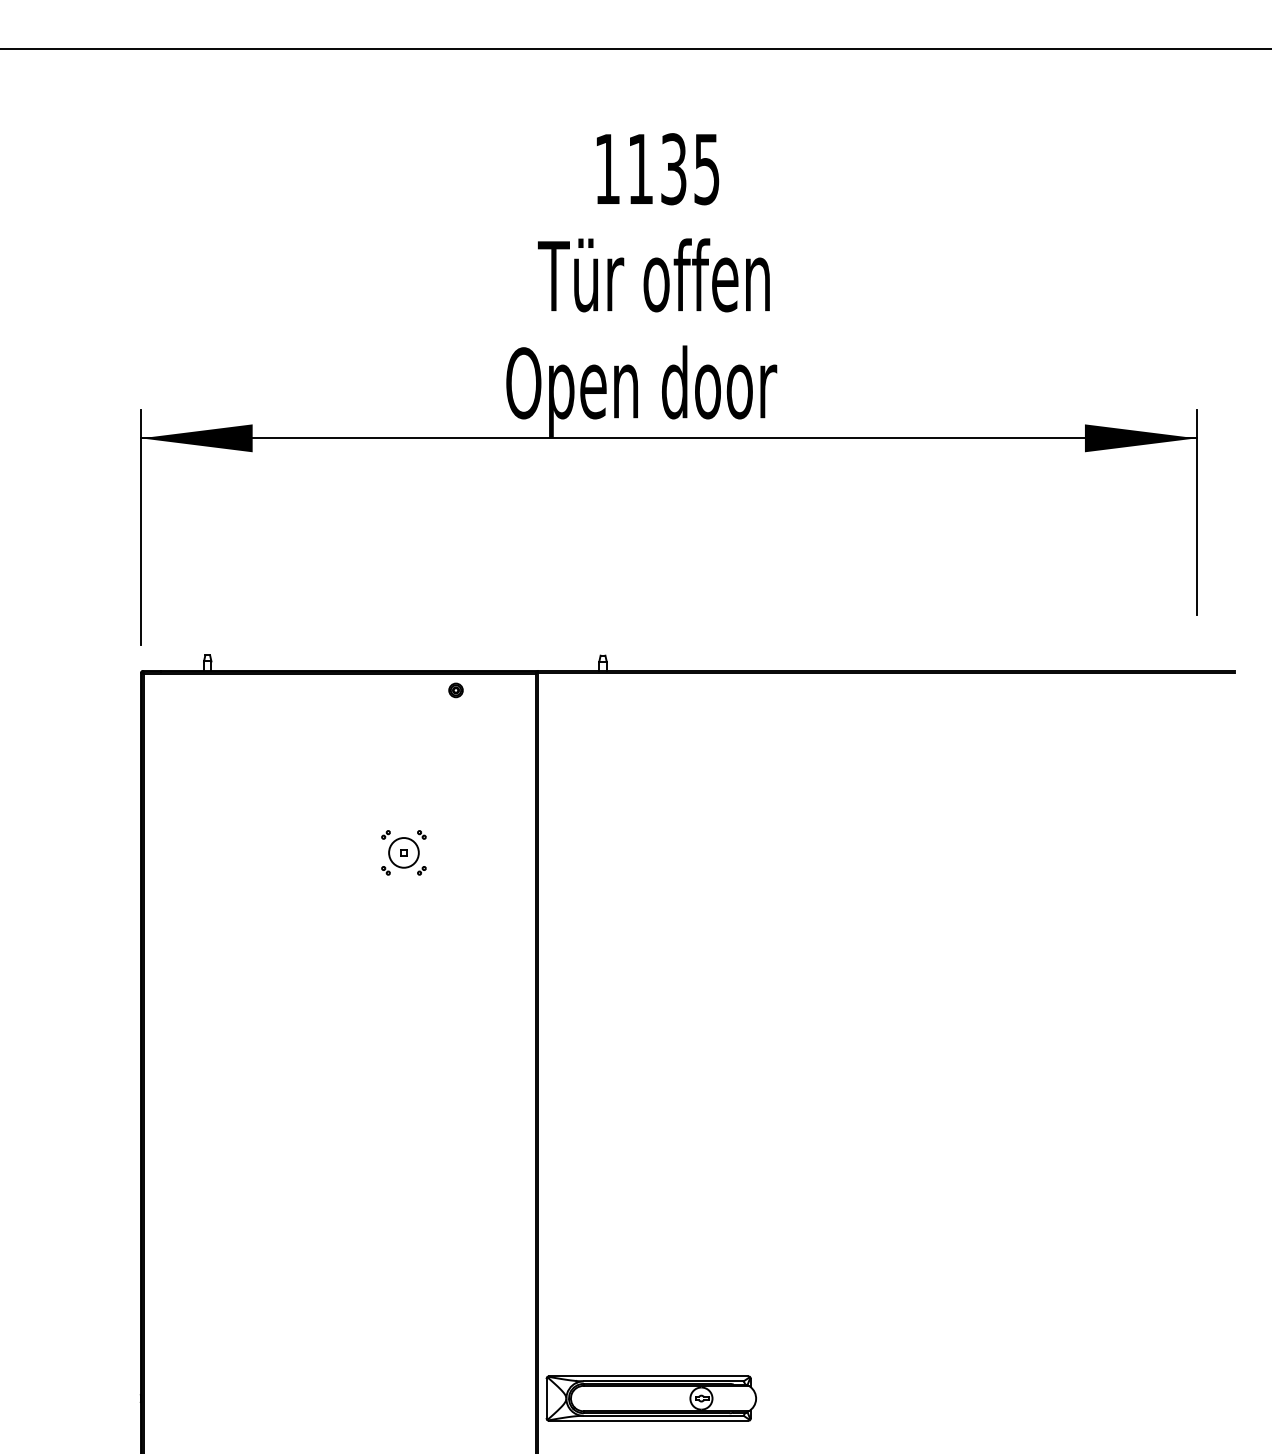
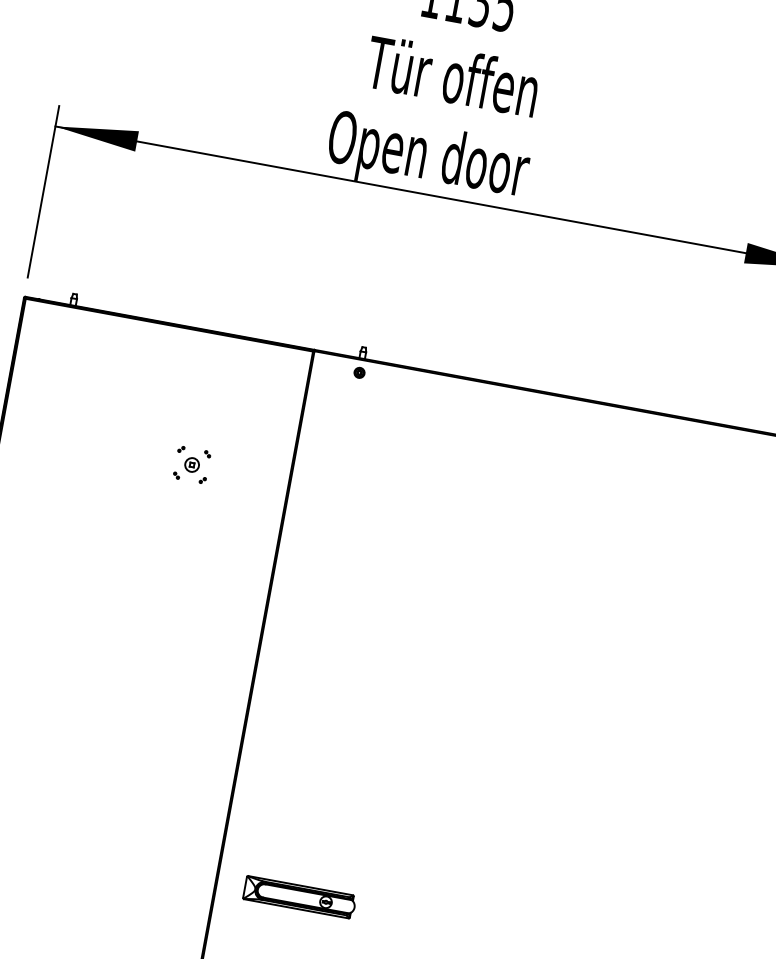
part: (455, 690) -> (359, 372), moved
circle: (403, 852) -> (191, 464), size x0.62
part: (651, 1398) -> (299, 897), size x0.71

